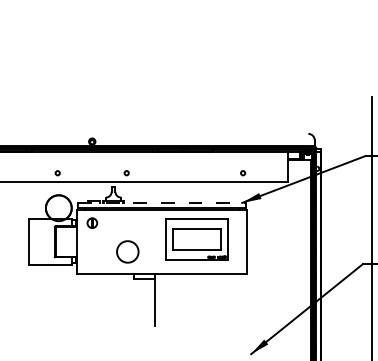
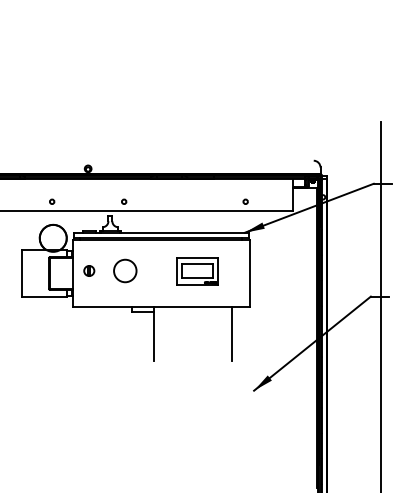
line: (162, 202) -> (161, 232), dashed -> solid
part: (92, 222) -> (89, 270), moved
part: (196, 239) -> (197, 271), size x0.62
circle: (128, 251) -> (125, 270), moved
line: (229, 300) -> (231, 334), added

